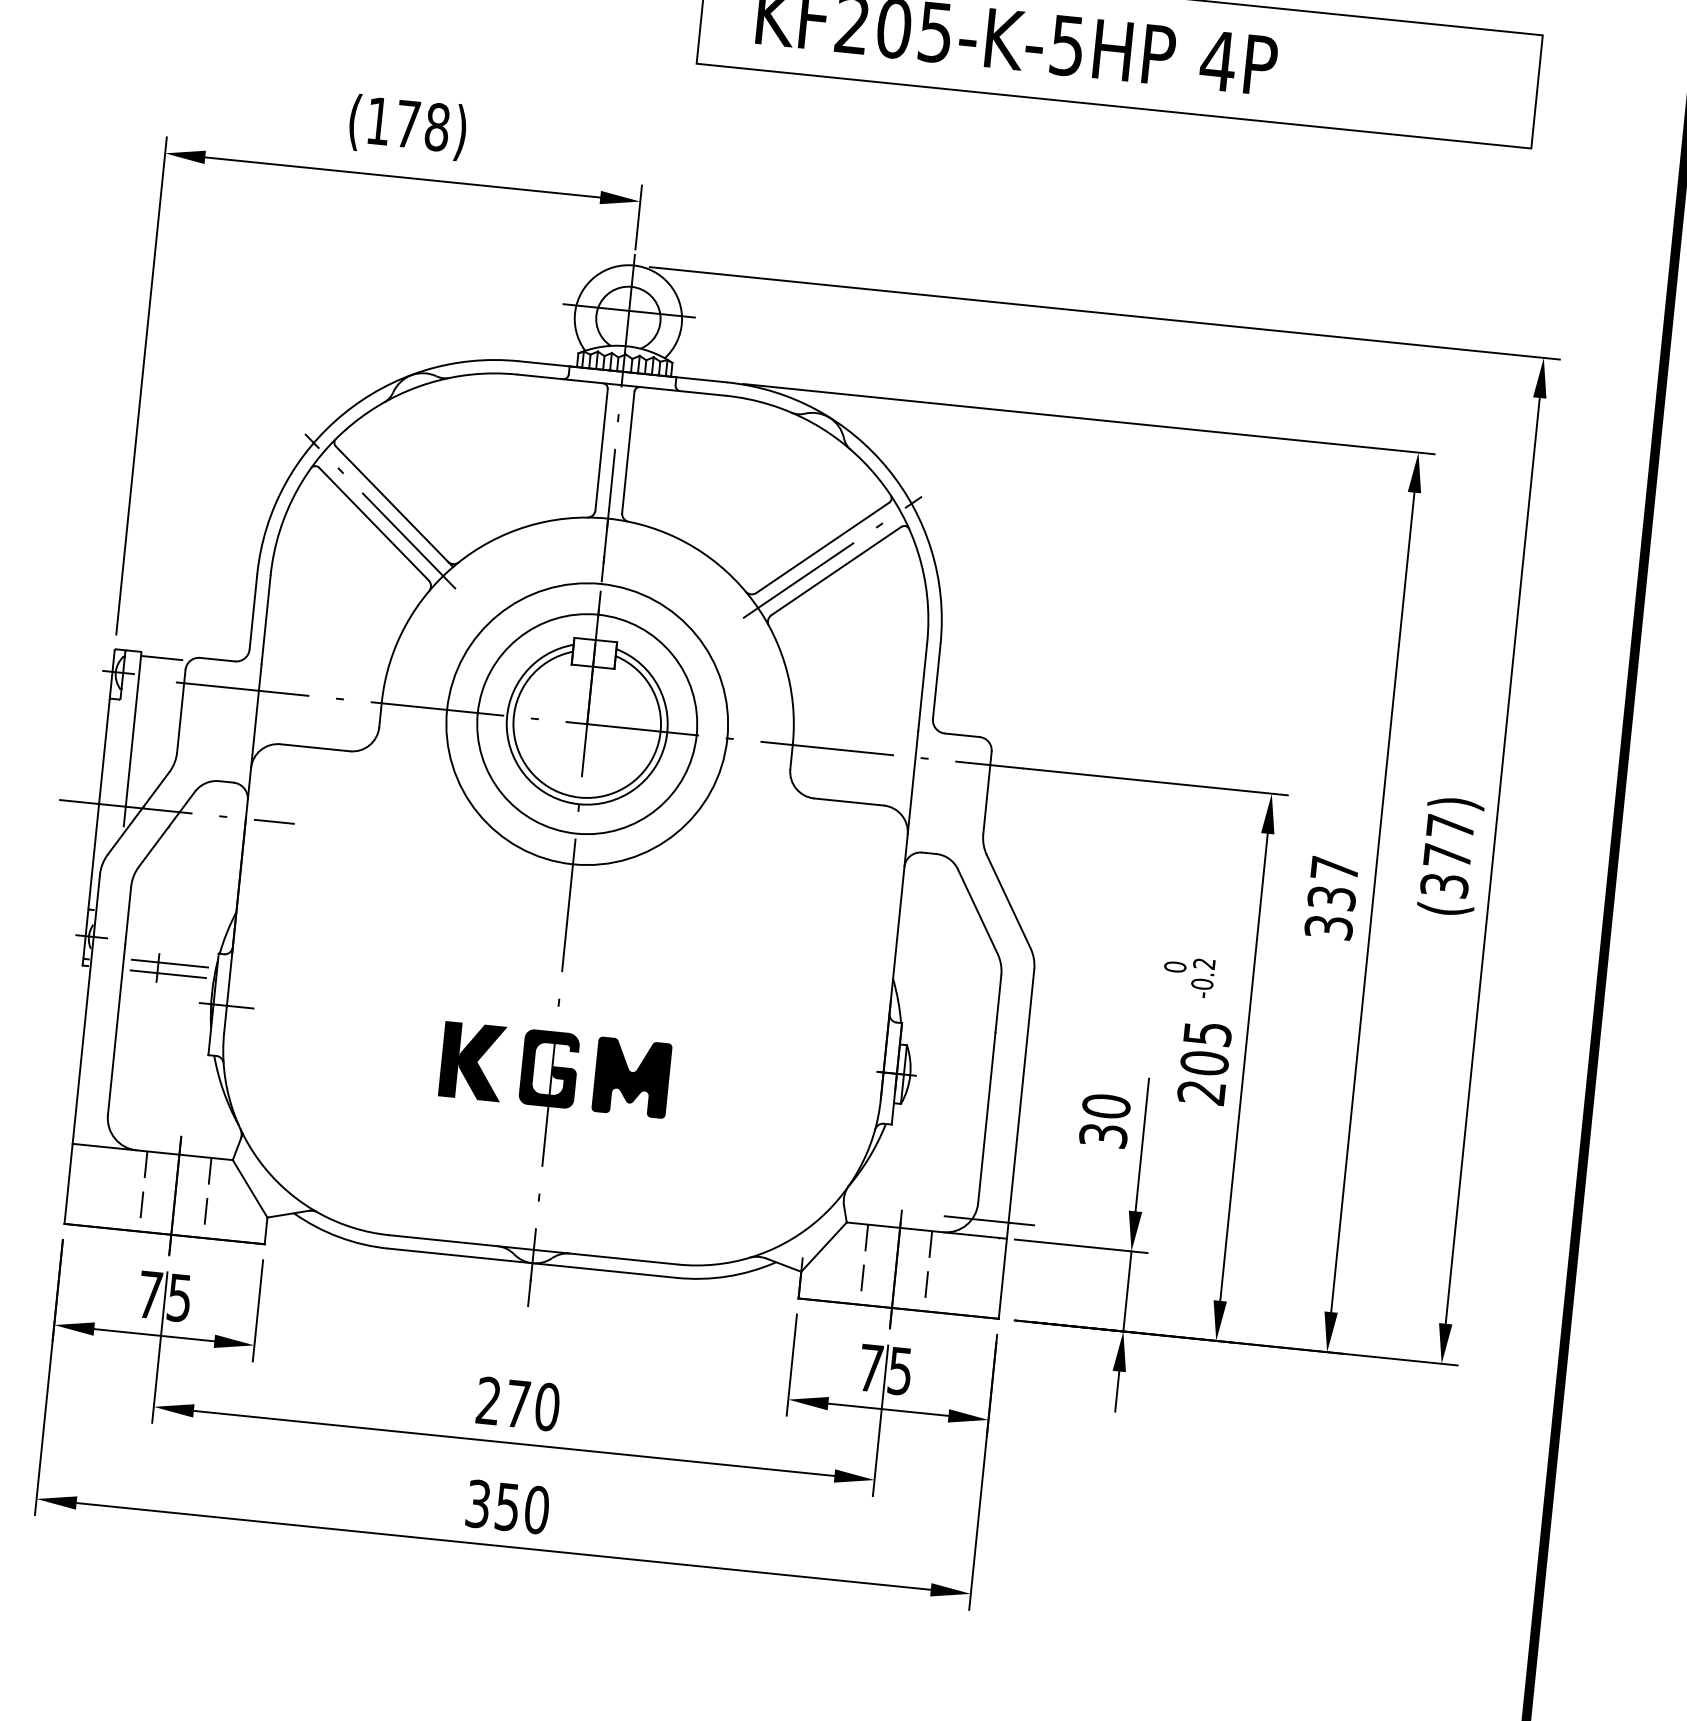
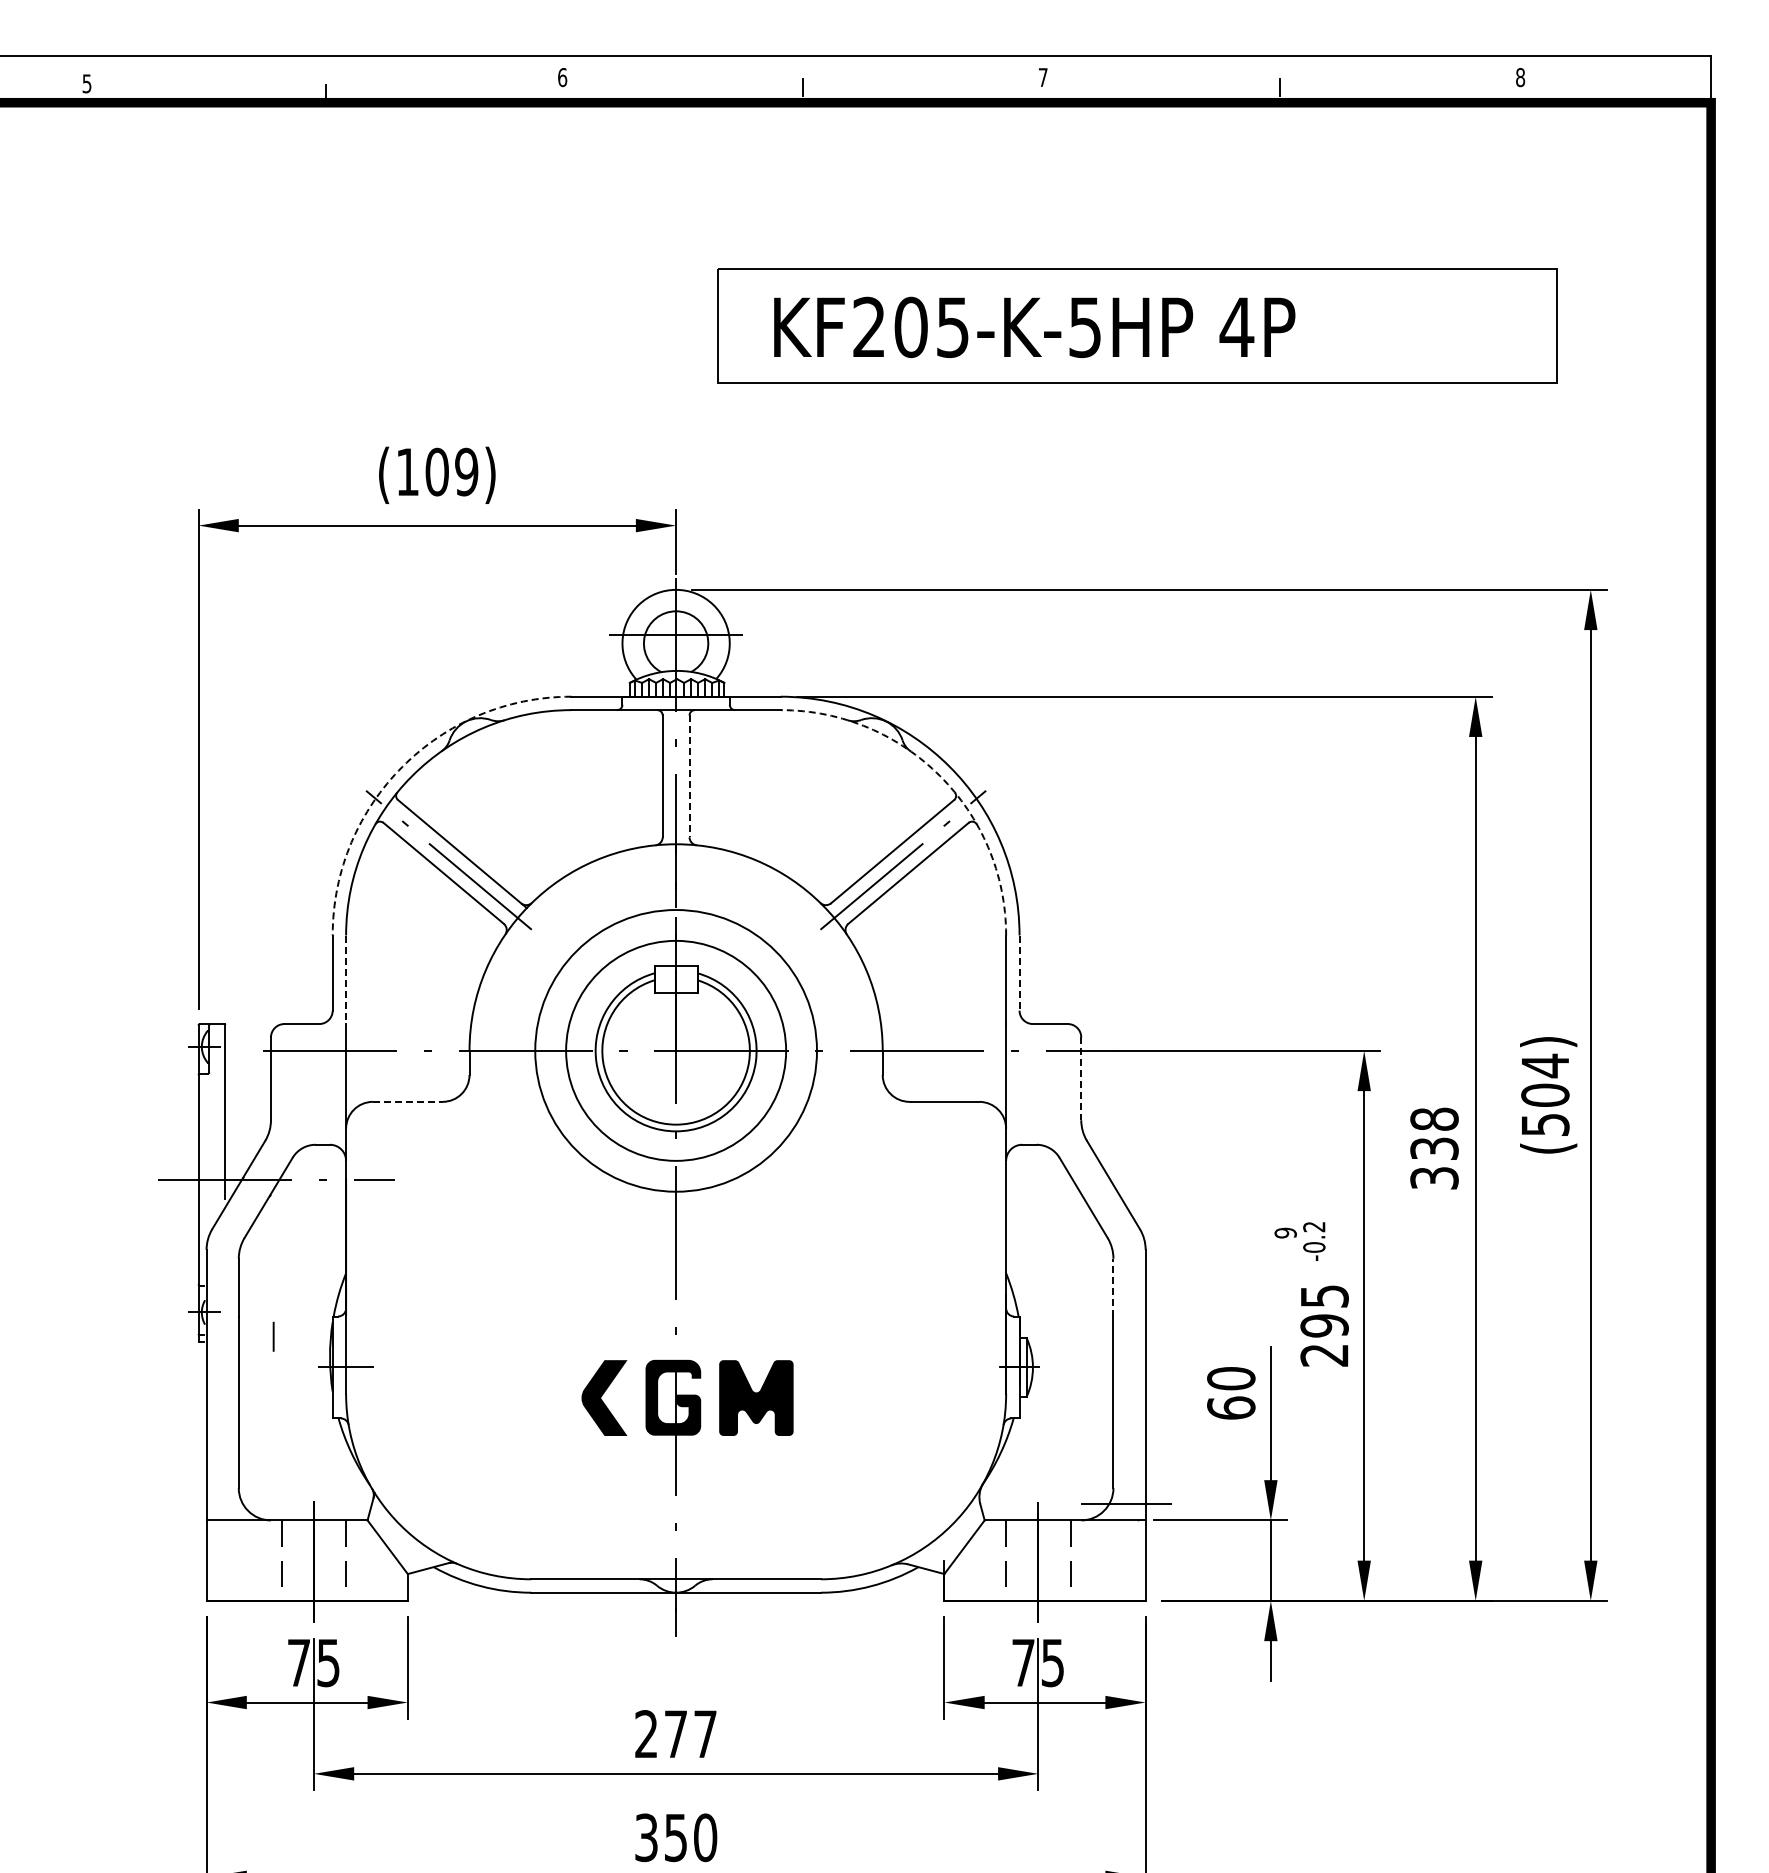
text: (422, 125) -> (451, 471), (178) -> (109)
arc: (343, 413) -> (402, 766), solid -> dashed
line: (628, 452) -> (689, 776), solid -> dashed
arc: (877, 477) -> (940, 776), solid -> dashed
line: (266, 620) -> (346, 980), solid -> dashed
line: (161, 658) -> (245, 1028), removed
line: (936, 681) -> (1019, 973), solid -> dashed
line: (314, 747) -> (407, 1101), solid -> dashed
line: (987, 793) -> (1081, 1079), solid -> dashed
text: (1447, 855) -> (1545, 1094), (377) -> (504)
text: (1334, 868) -> (1434, 1118), 337 -> 338
line: (169, 963) -> (284, 1331), removed
text: (1175, 966) -> (1285, 1232), 0 -> 9
line: (168, 973) -> (284, 1341), removed
line: (998, 1003) -> (1113, 1287), solid -> dashed
fill: (450, 1059) -> (573, 1398), removed
text: (1204, 1062) -> (1324, 1325), 205 -> 295
text: (1103, 1135) -> (1231, 1407), 30 -> 60
text: (547, 1407) -> (705, 1734), 270 -> 277

